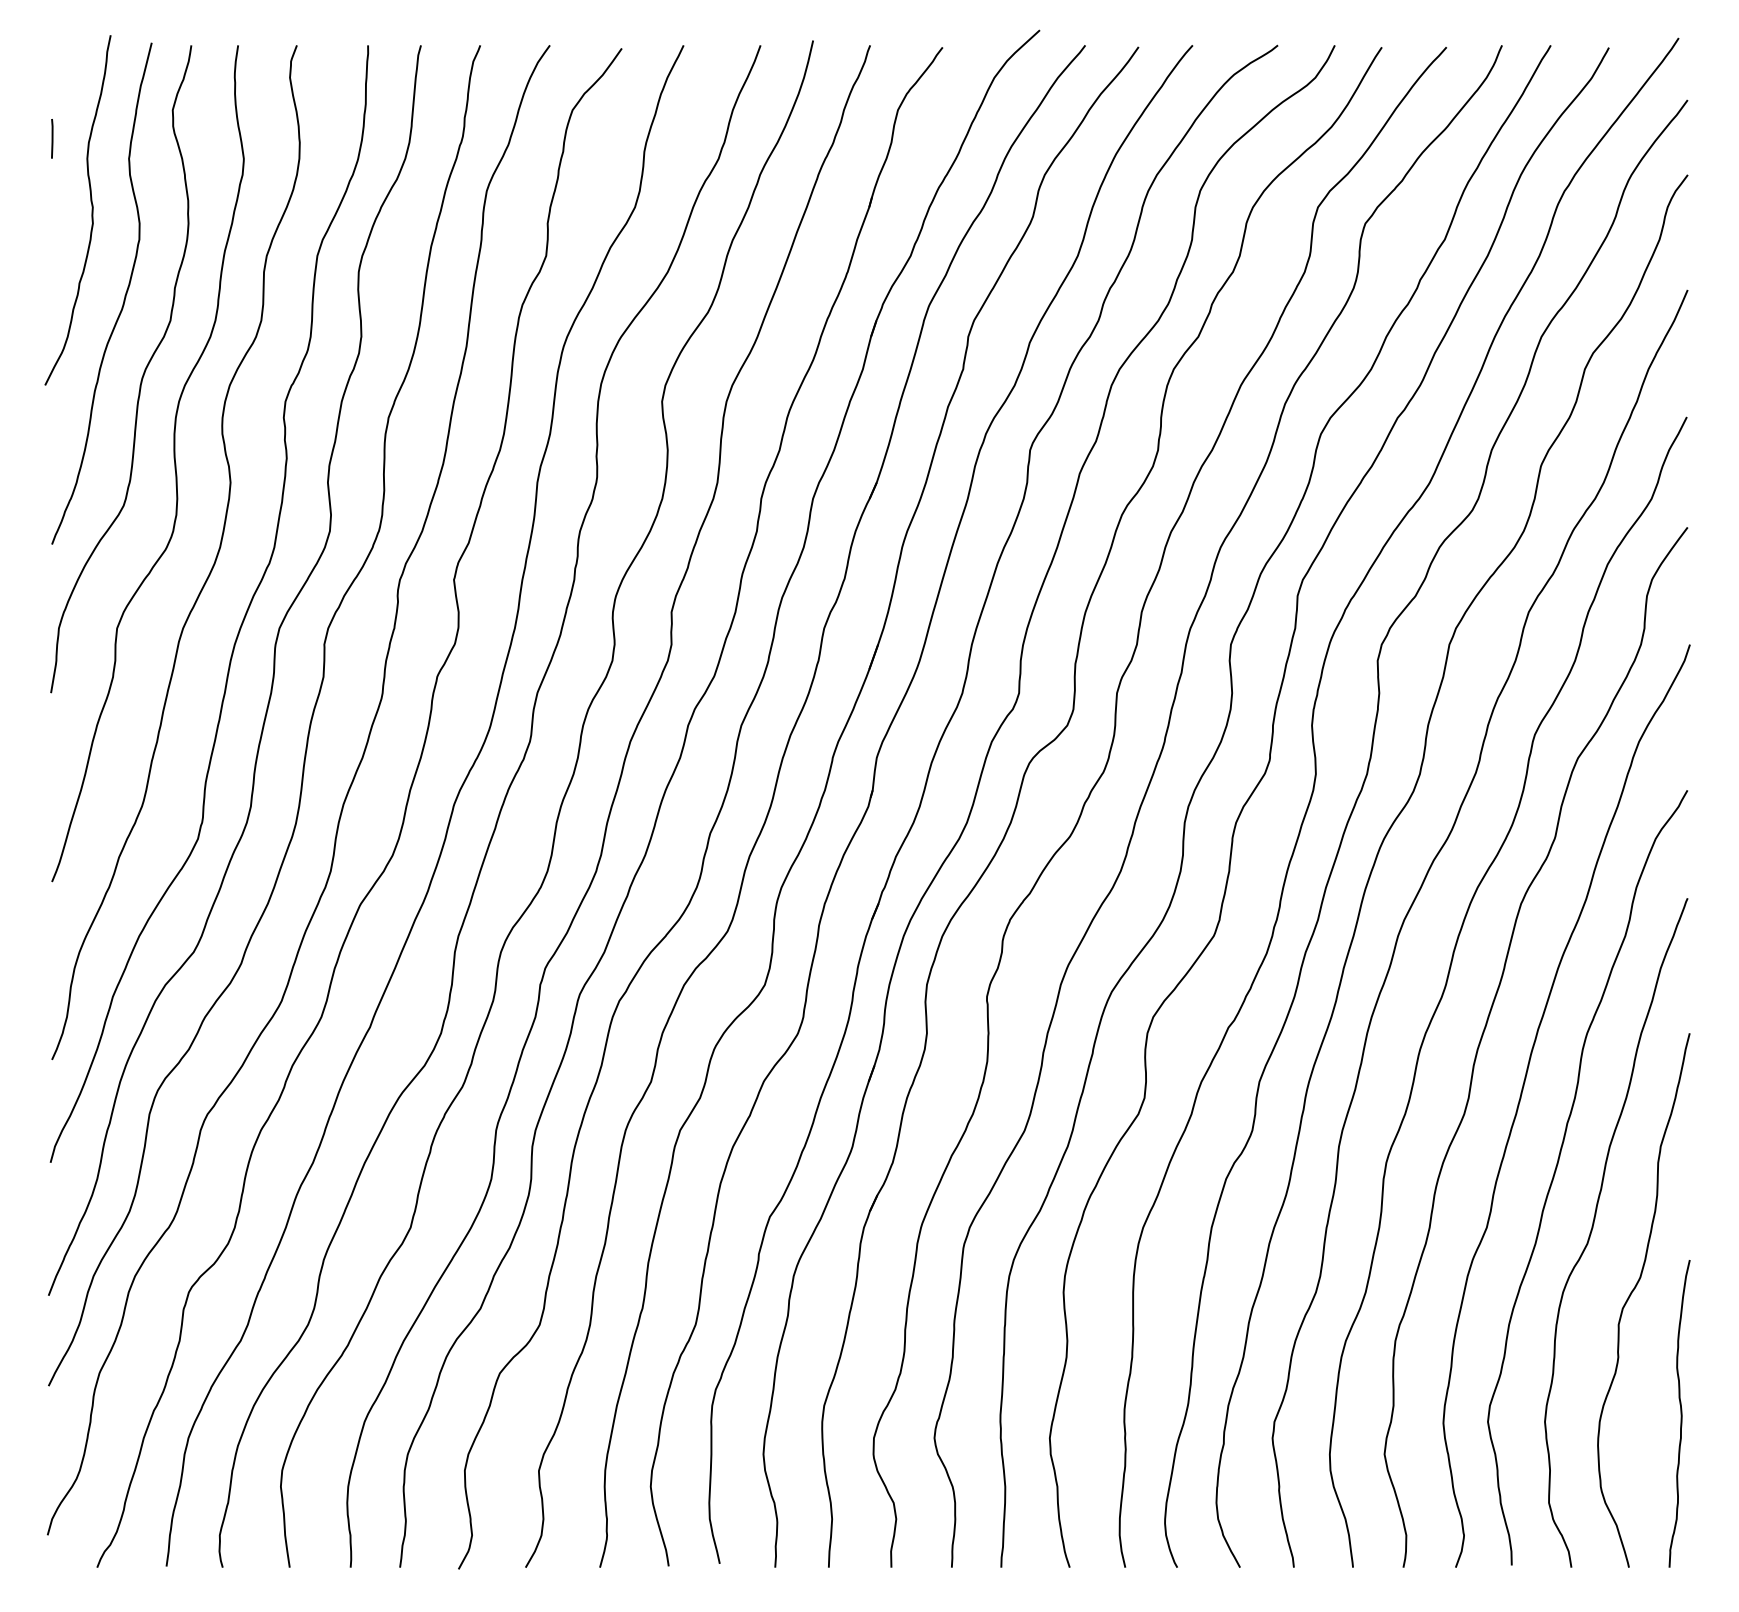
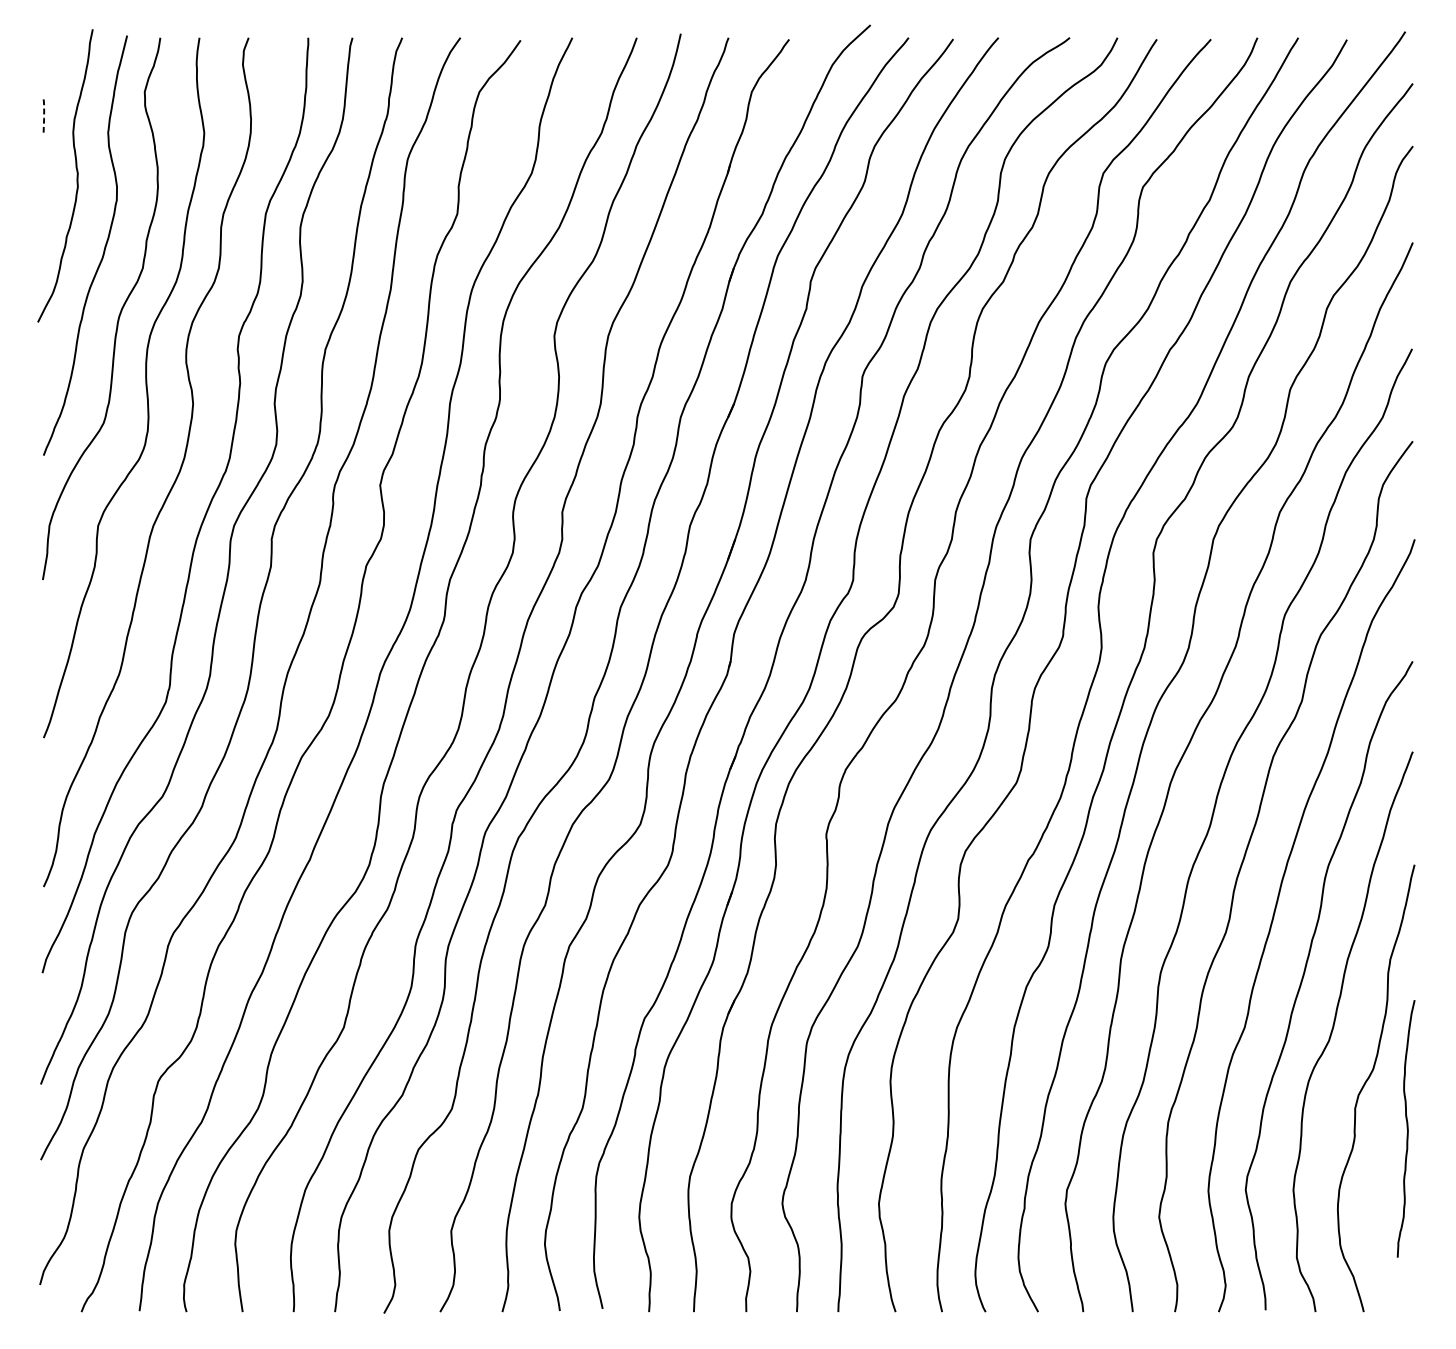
line: (52, 139) -> (44, 116), solid -> dashed
curve: (1680, 1413) -> (1406, 1128), moved

